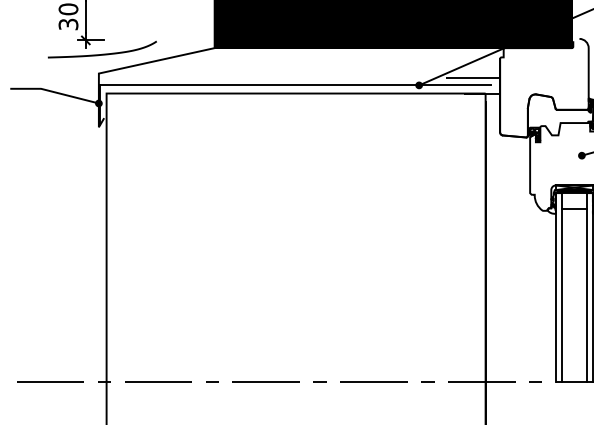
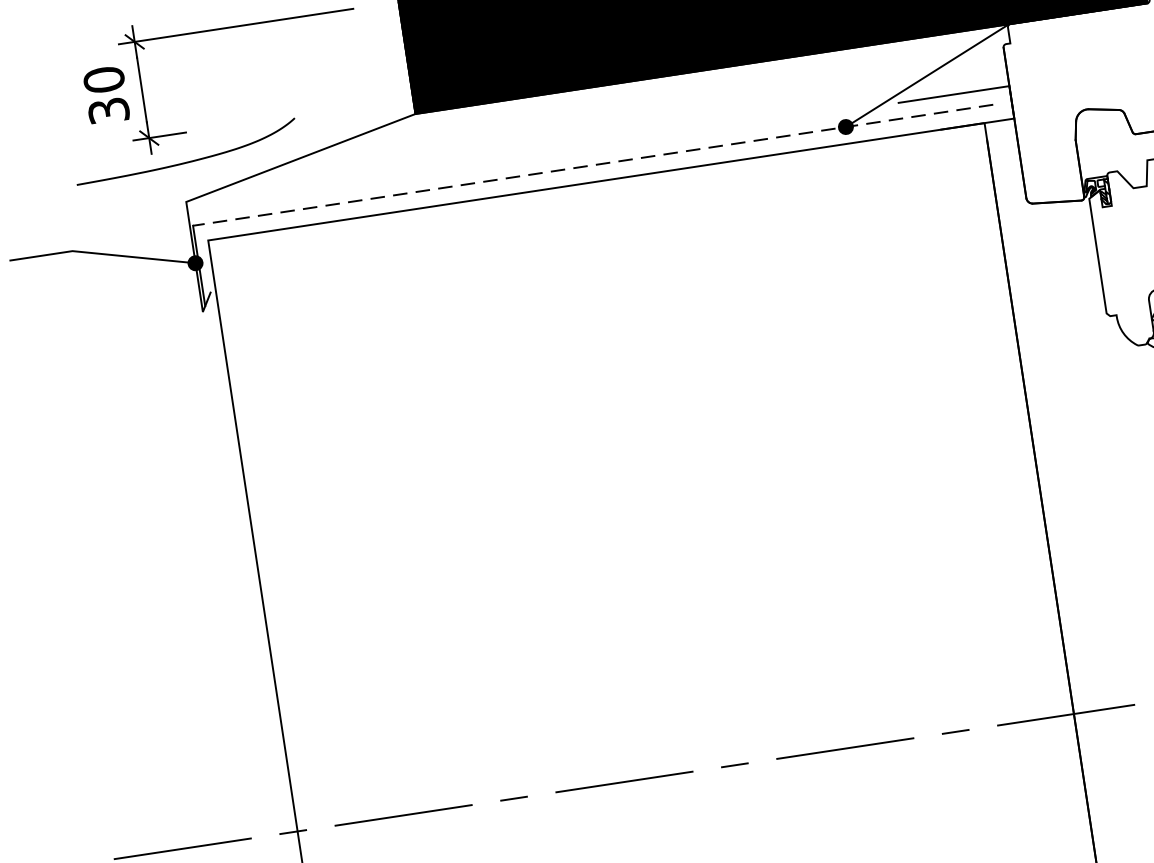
line: (295, 85) -> (592, 165), solid -> dashed

